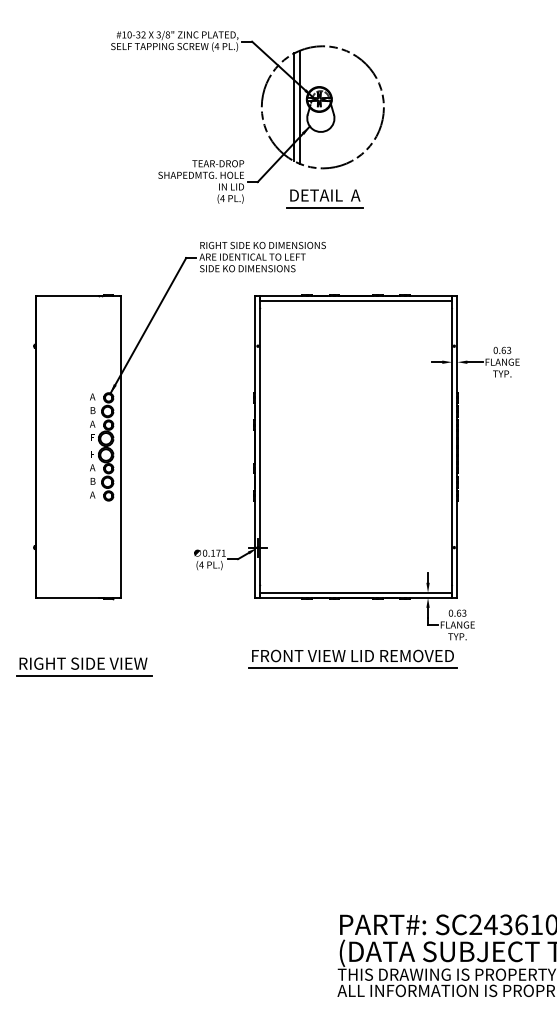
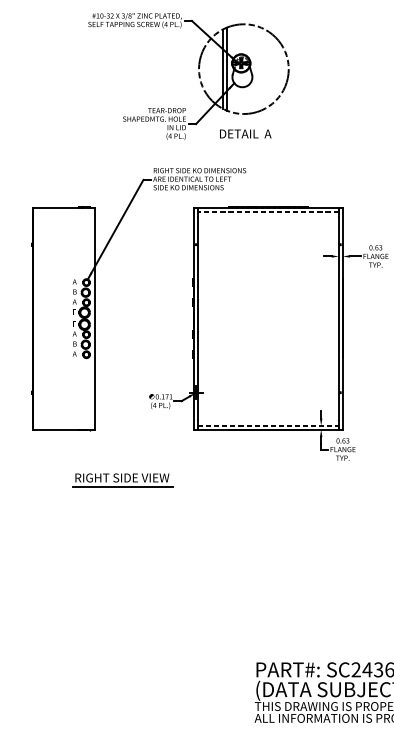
line: (324, 208) -> (245, 143), removed
line: (356, 301) -> (268, 211), solid -> dashed
line: (356, 592) -> (268, 425), solid -> dashed
part: (352, 658) -> (265, 474), removed
part: (84, 666) -> (123, 480), moved

